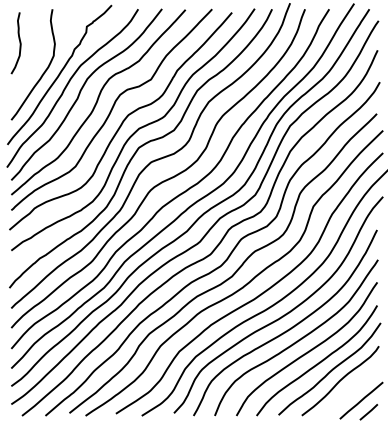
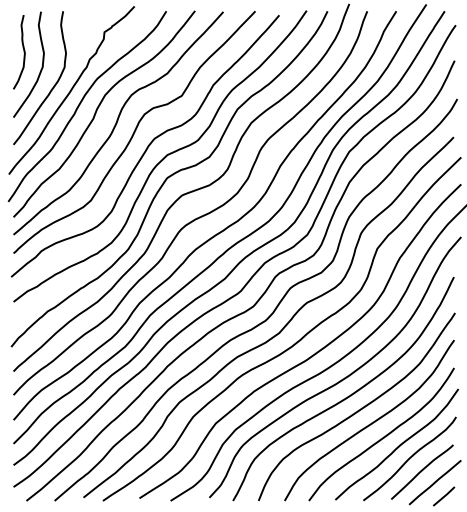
curve: (33, 57) -> (40, 69), added
curve: (350, 391) -> (422, 471), added

